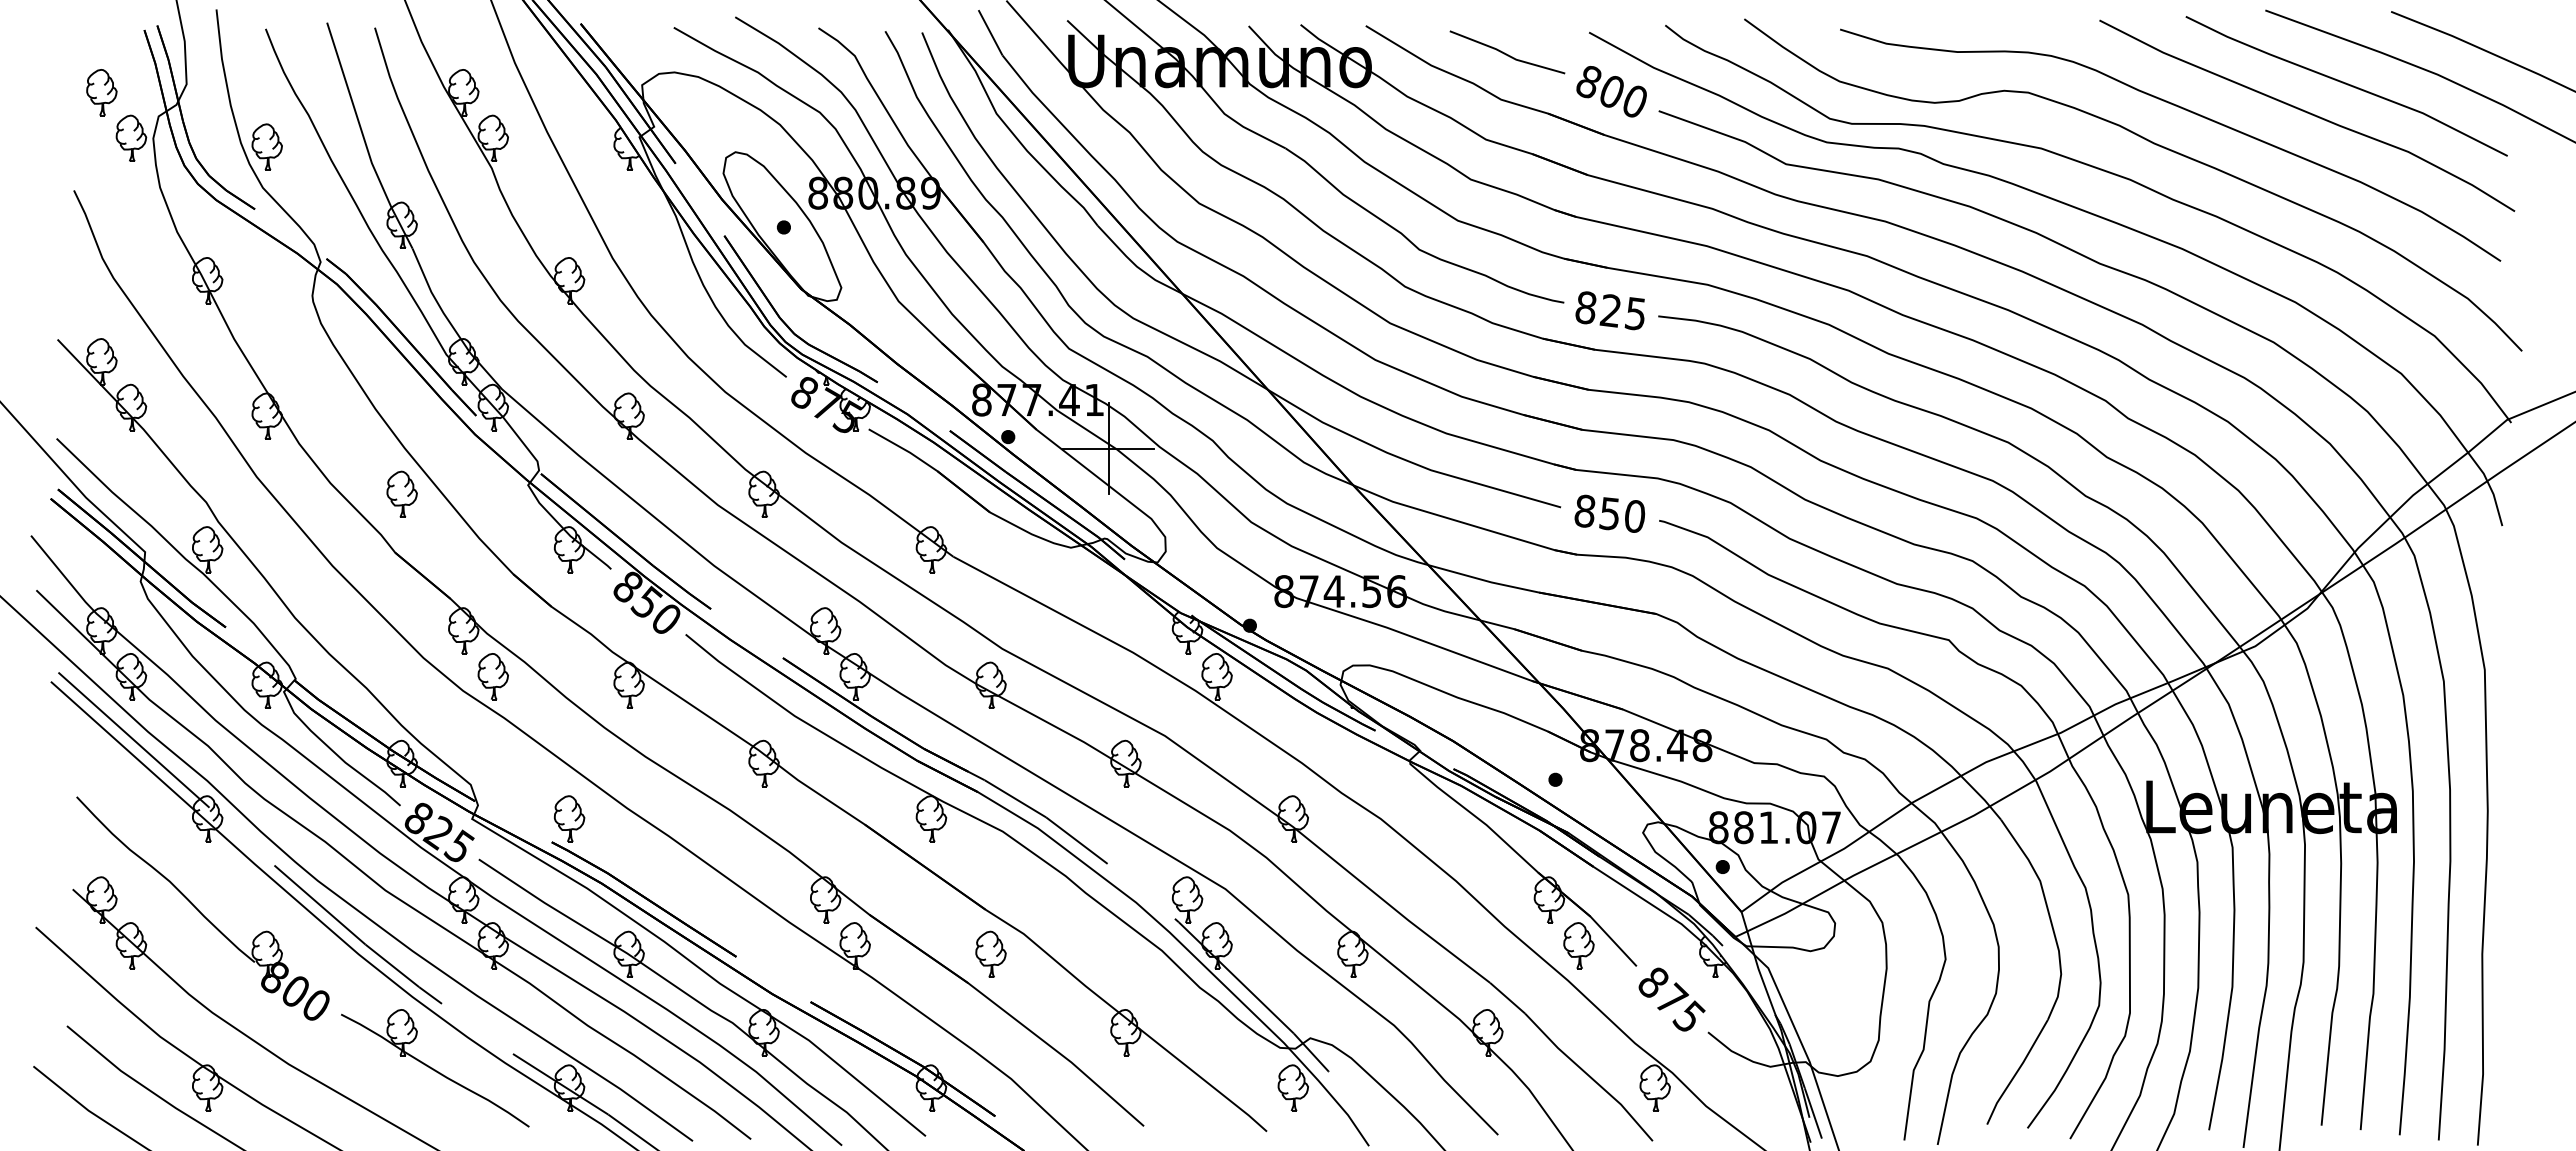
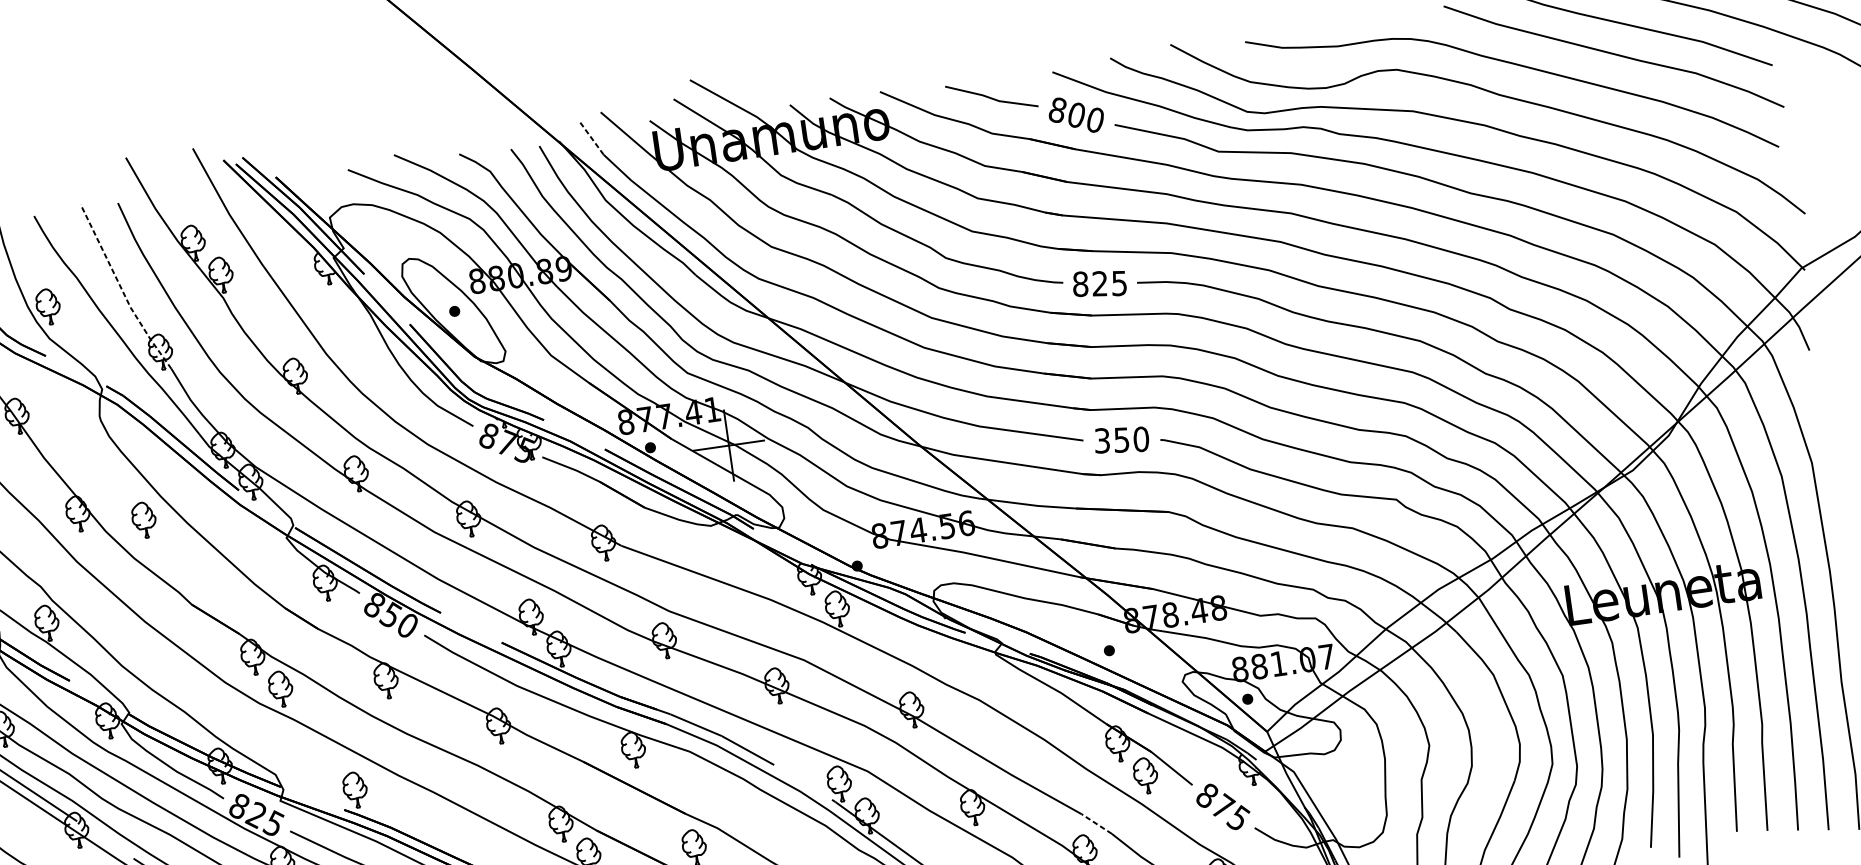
line: (990, 32) -> (591, 138), solid -> dashed
line: (364, 139) -> (122, 290), solid -> dashed
part: (401, 493) -> (143, 519), moved
text: (1584, 510) -> (1101, 440), 850 -> 350
line: (1507, 997) -> (1096, 823), solid -> dashed

